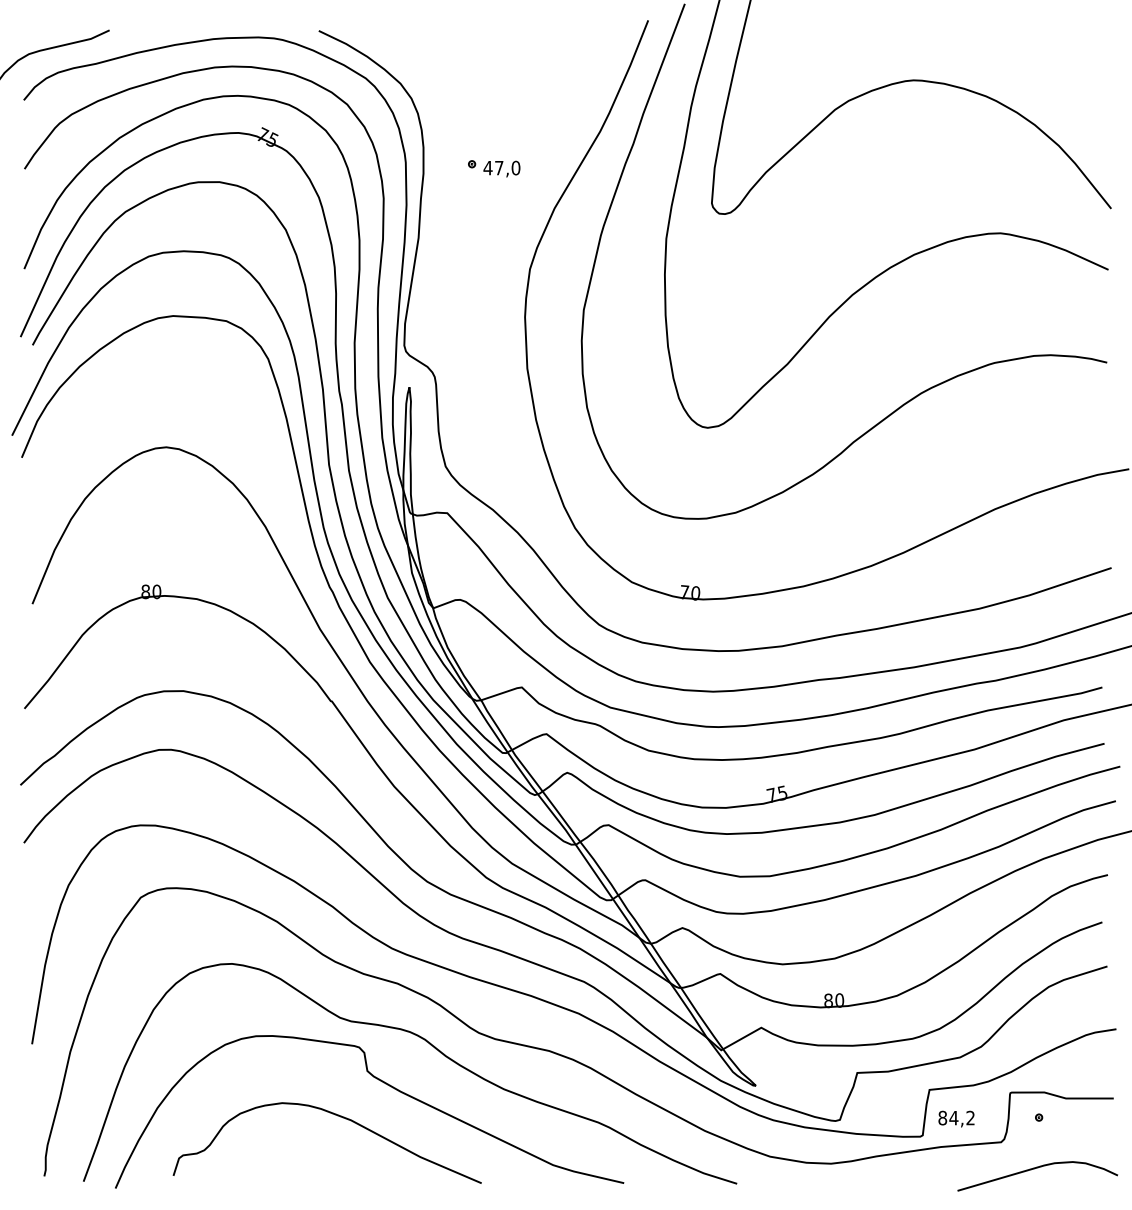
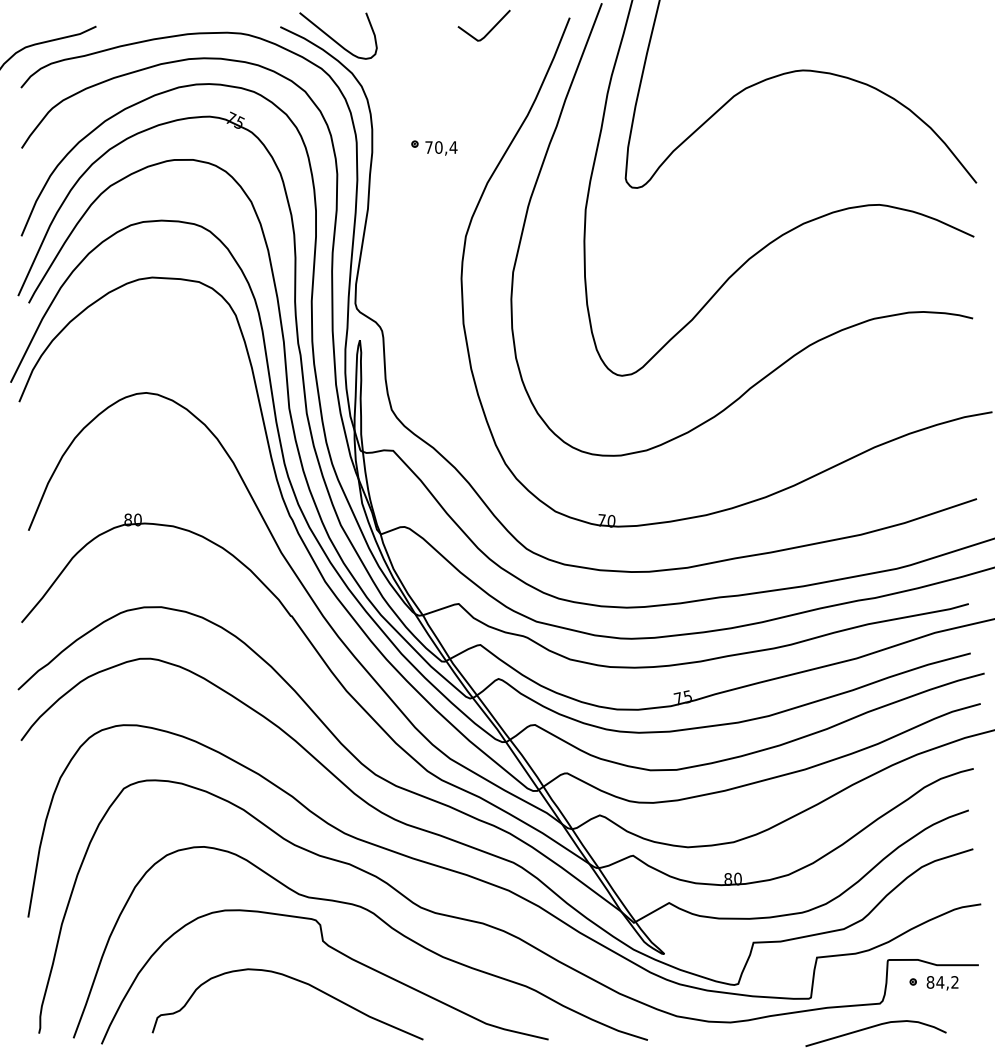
line: (556, 35) -> (489, 31), added
curve: (380, 45) -> (334, 39), added
text: (501, 167) -> (440, 147), 47,0 -> 70,4
text: (956, 1118) -> (942, 982), moved
curve: (1034, 1169) -> (873, 1027), moved

